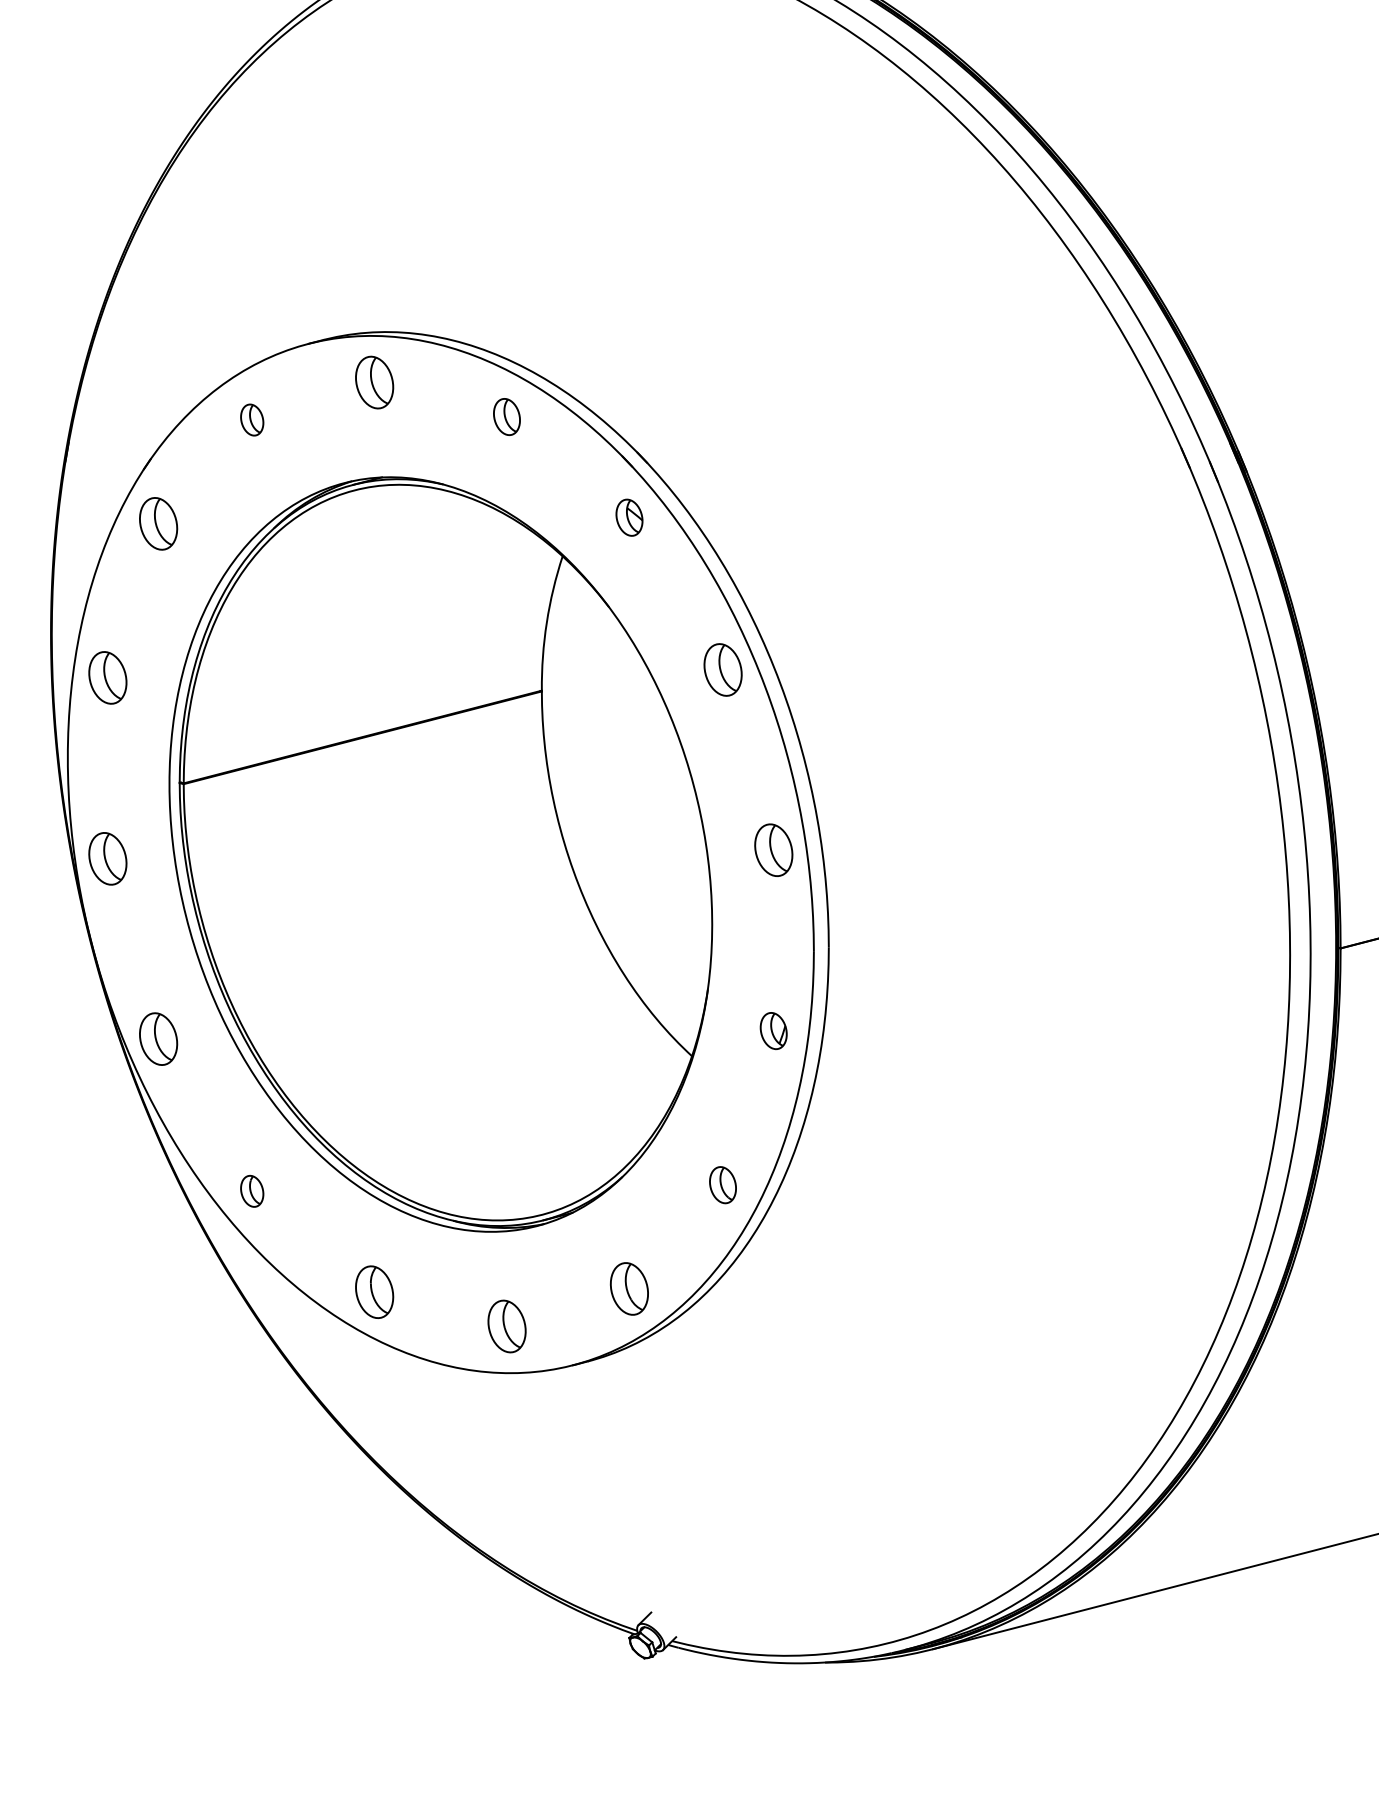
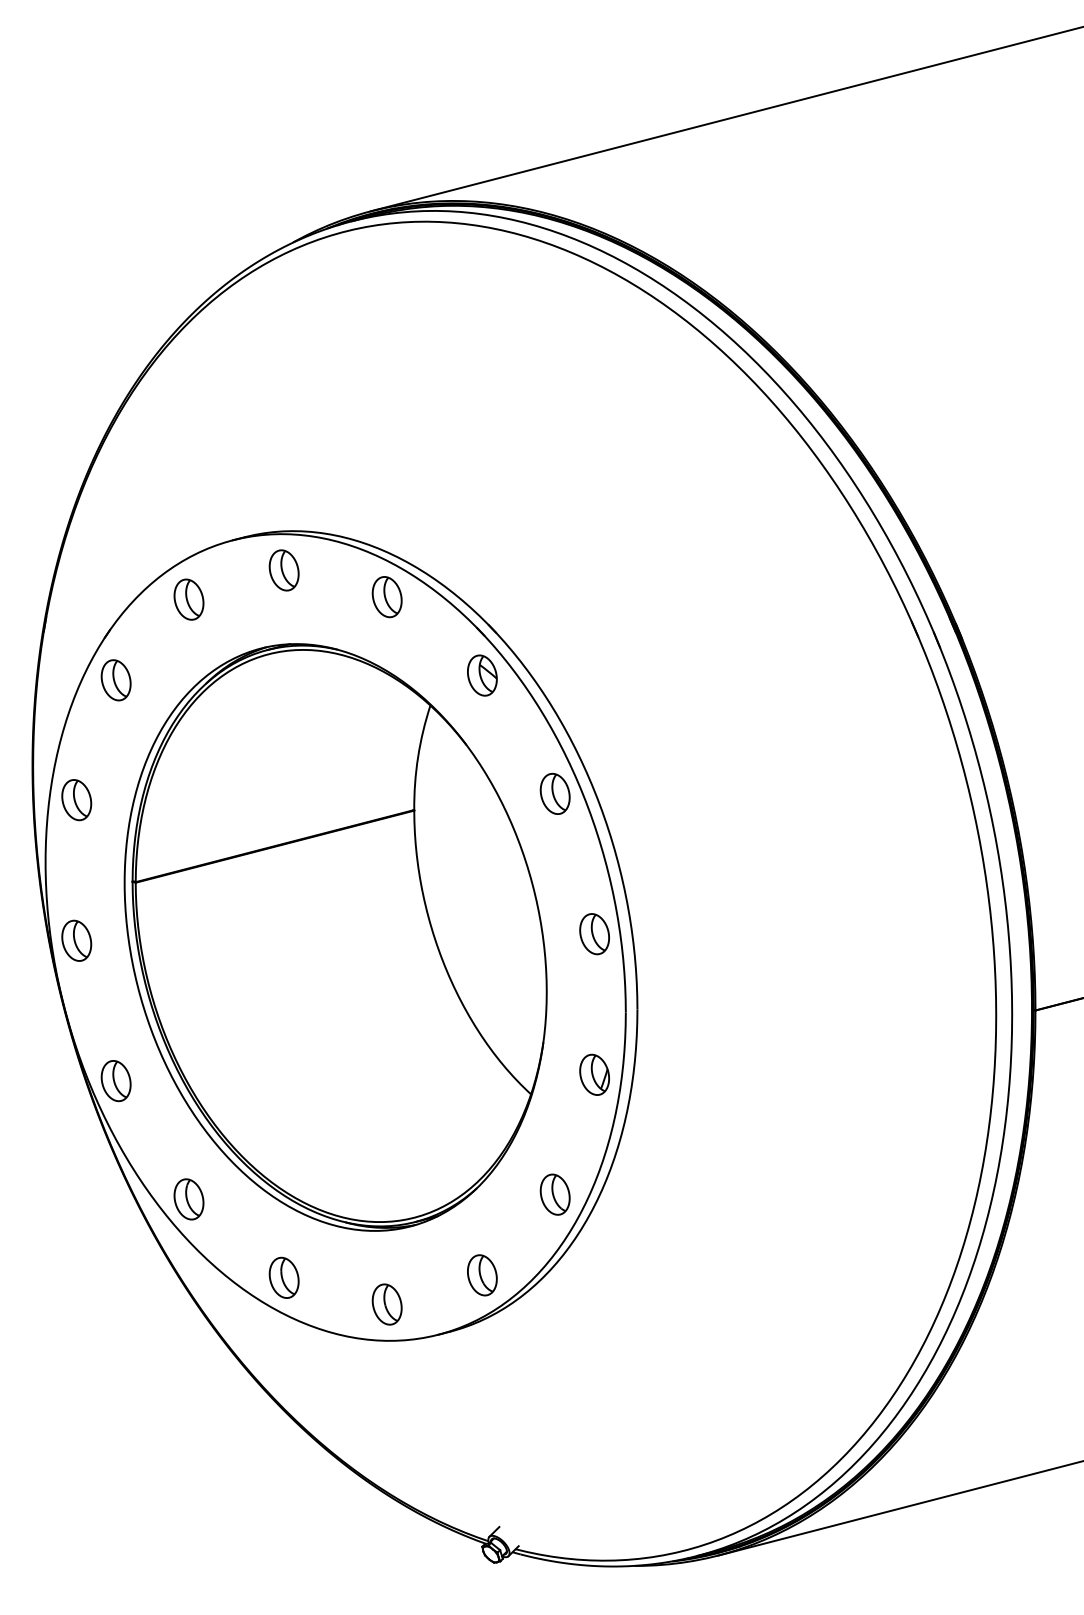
part: (506, 417) -> (386, 597), size x1.43
part: (251, 419) -> (188, 599), size x1.67
part: (629, 517) -> (482, 675), size x1.43
part: (773, 1030) -> (594, 1074), size x1.43
part: (722, 1184) -> (554, 1194), size x1.43
part: (251, 1191) -> (188, 1199), size x1.67

